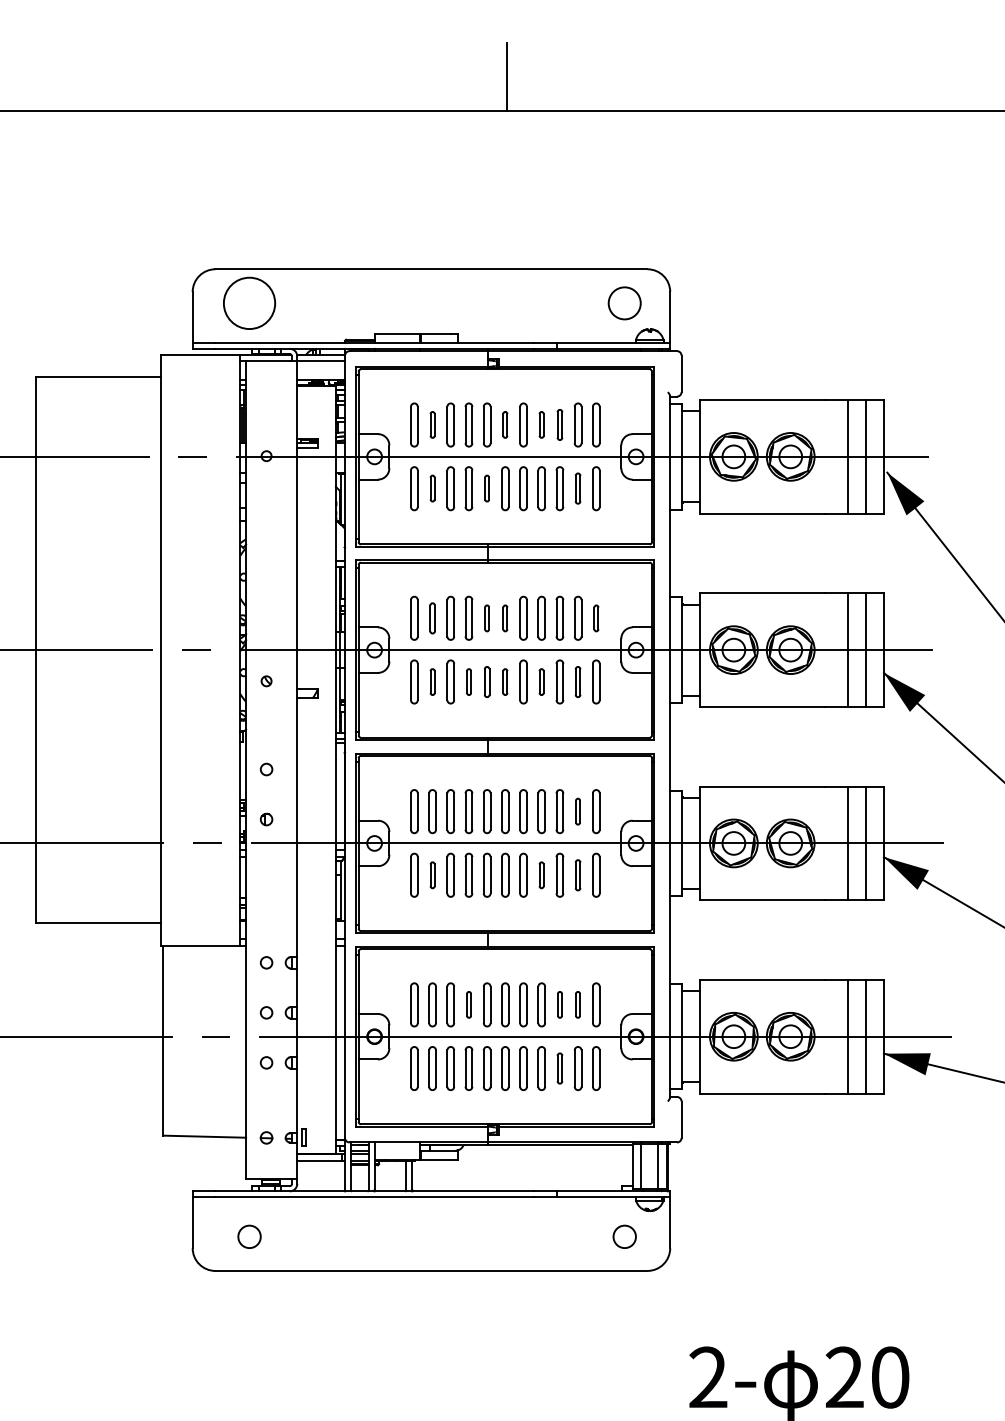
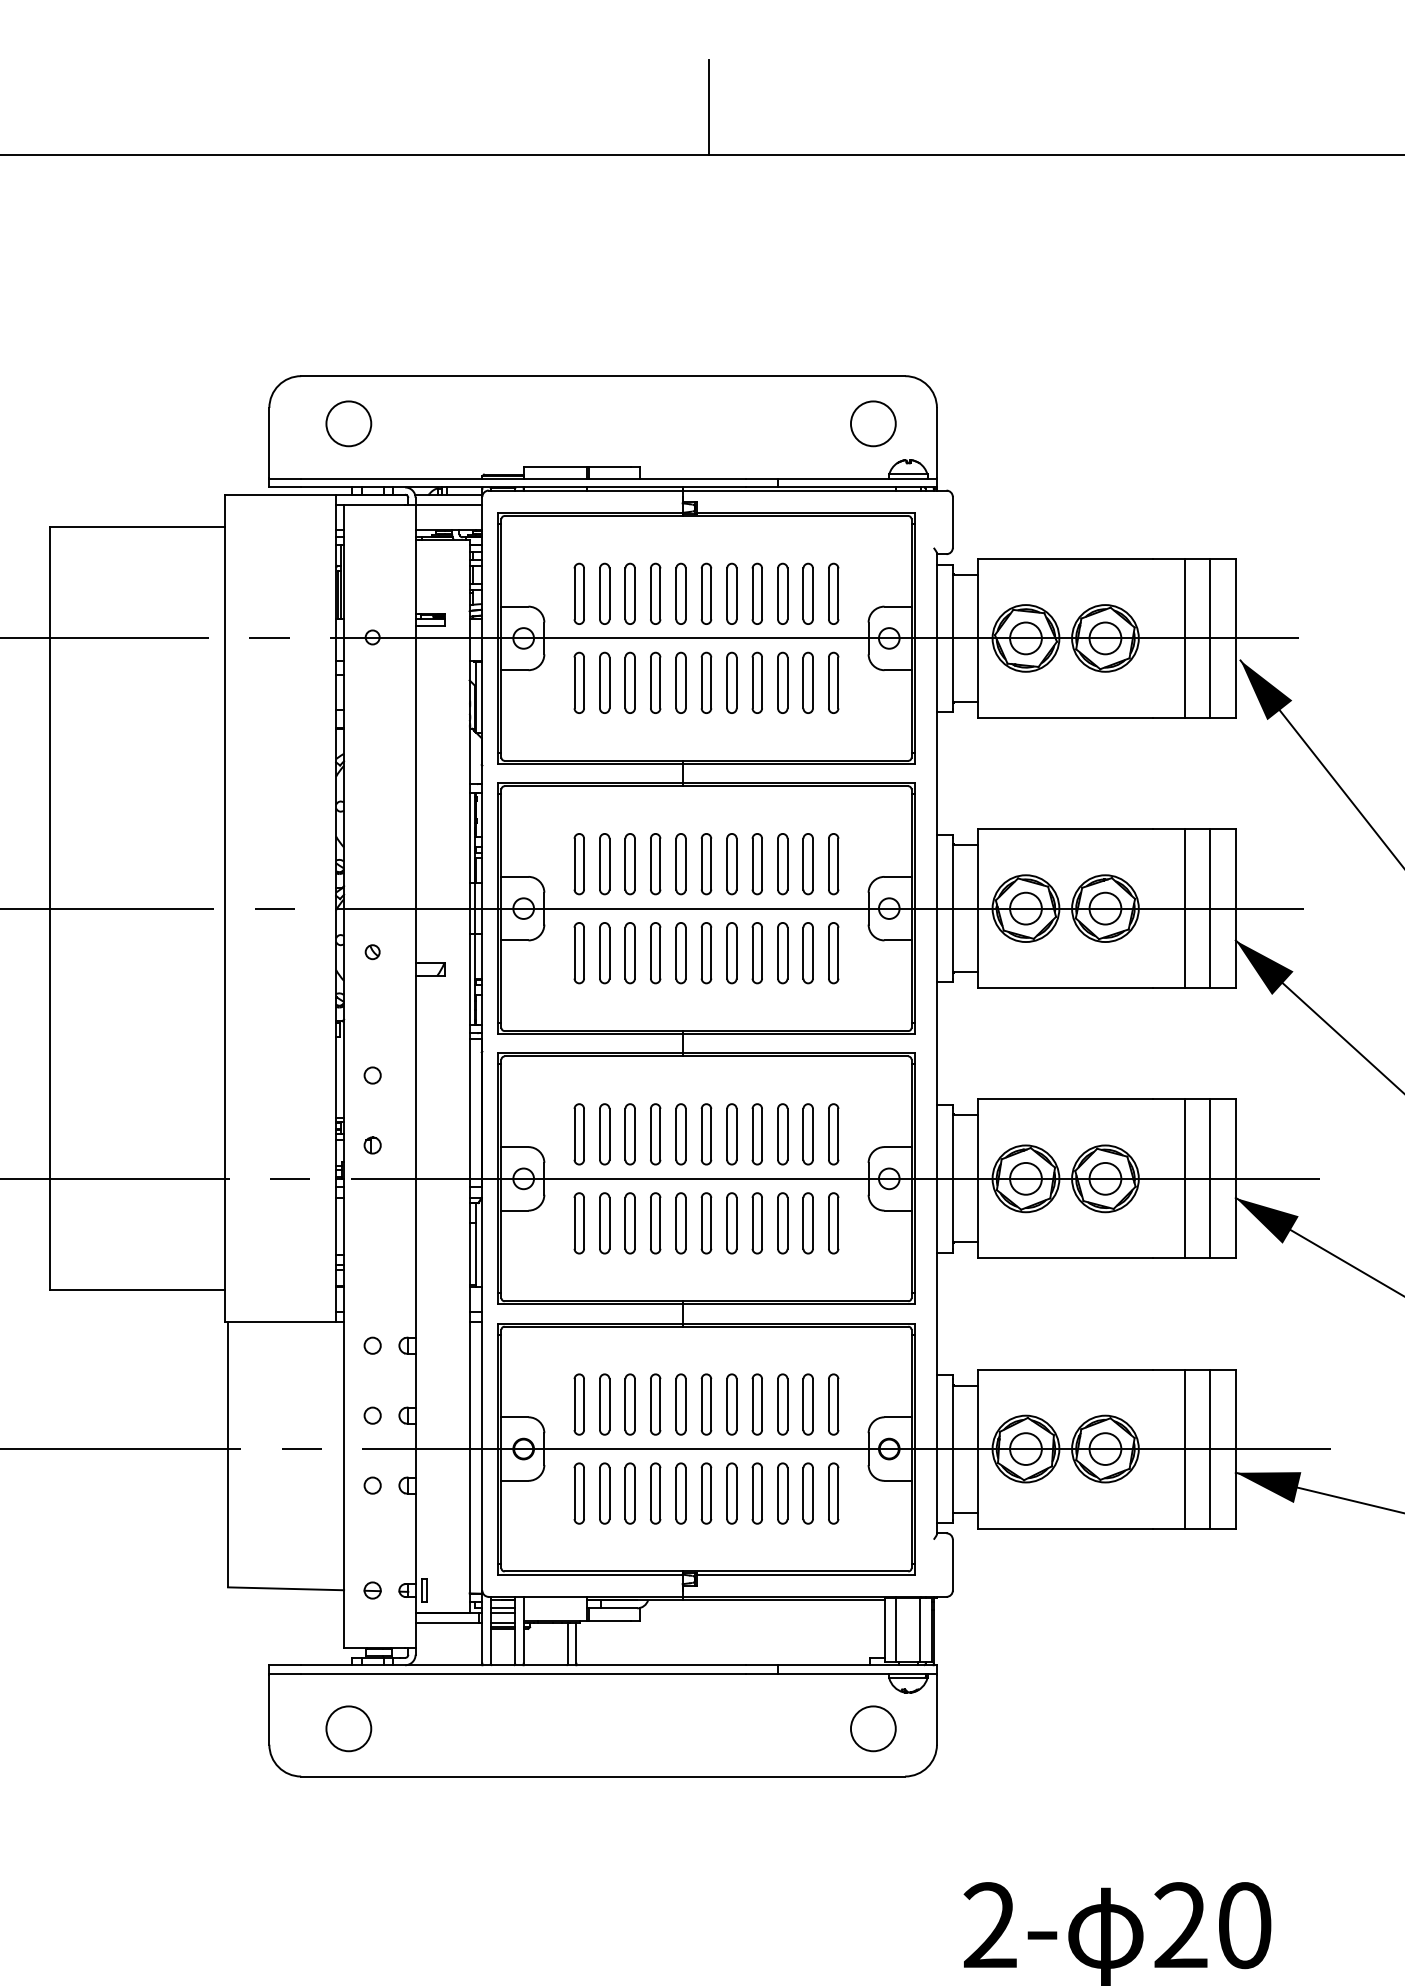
circle: (249, 303) -> (348, 423), size x0.62
part: (432, 424) -> (604, 593), size x1.67
part: (505, 424) -> (706, 593), size x1.67
part: (541, 424) -> (756, 593), size x1.67
part: (559, 424) -> (782, 593), size x1.43
part: (432, 488) -> (604, 682), size x1.67
part: (486, 488) -> (680, 682), size x1.67
part: (577, 488) -> (807, 682), size x1.43
part: (432, 618) -> (604, 864), size x1.43
part: (486, 618) -> (680, 864), size x1.67
part: (505, 618) -> (706, 864), size x1.67
part: (596, 618) -> (833, 864), size x1.67
part: (432, 682) -> (604, 953), size x1.67
part: (468, 682) -> (655, 953), size x1.67
part: (486, 682) -> (680, 953), size x1.43
part: (505, 682) -> (706, 953), size x1.67
part: (541, 682) -> (756, 953), size x1.67
part: (577, 682) -> (807, 953), size x1.43
part: (577, 811) -> (807, 1134), size x1.67
part: (432, 875) -> (604, 1223), size x1.67
part: (541, 875) -> (756, 1223), size x1.67
part: (577, 875) -> (807, 1223), size x1.43
part: (468, 1004) -> (655, 1404), size x1.67
part: (559, 1004) -> (782, 1404), size x1.67
part: (577, 1004) -> (807, 1404), size x1.67
part: (559, 1068) -> (782, 1493), size x1.43
circle: (249, 1236) -> (348, 1728), size x1.43
circle: (624, 1236) -> (873, 1728), size x1.43

